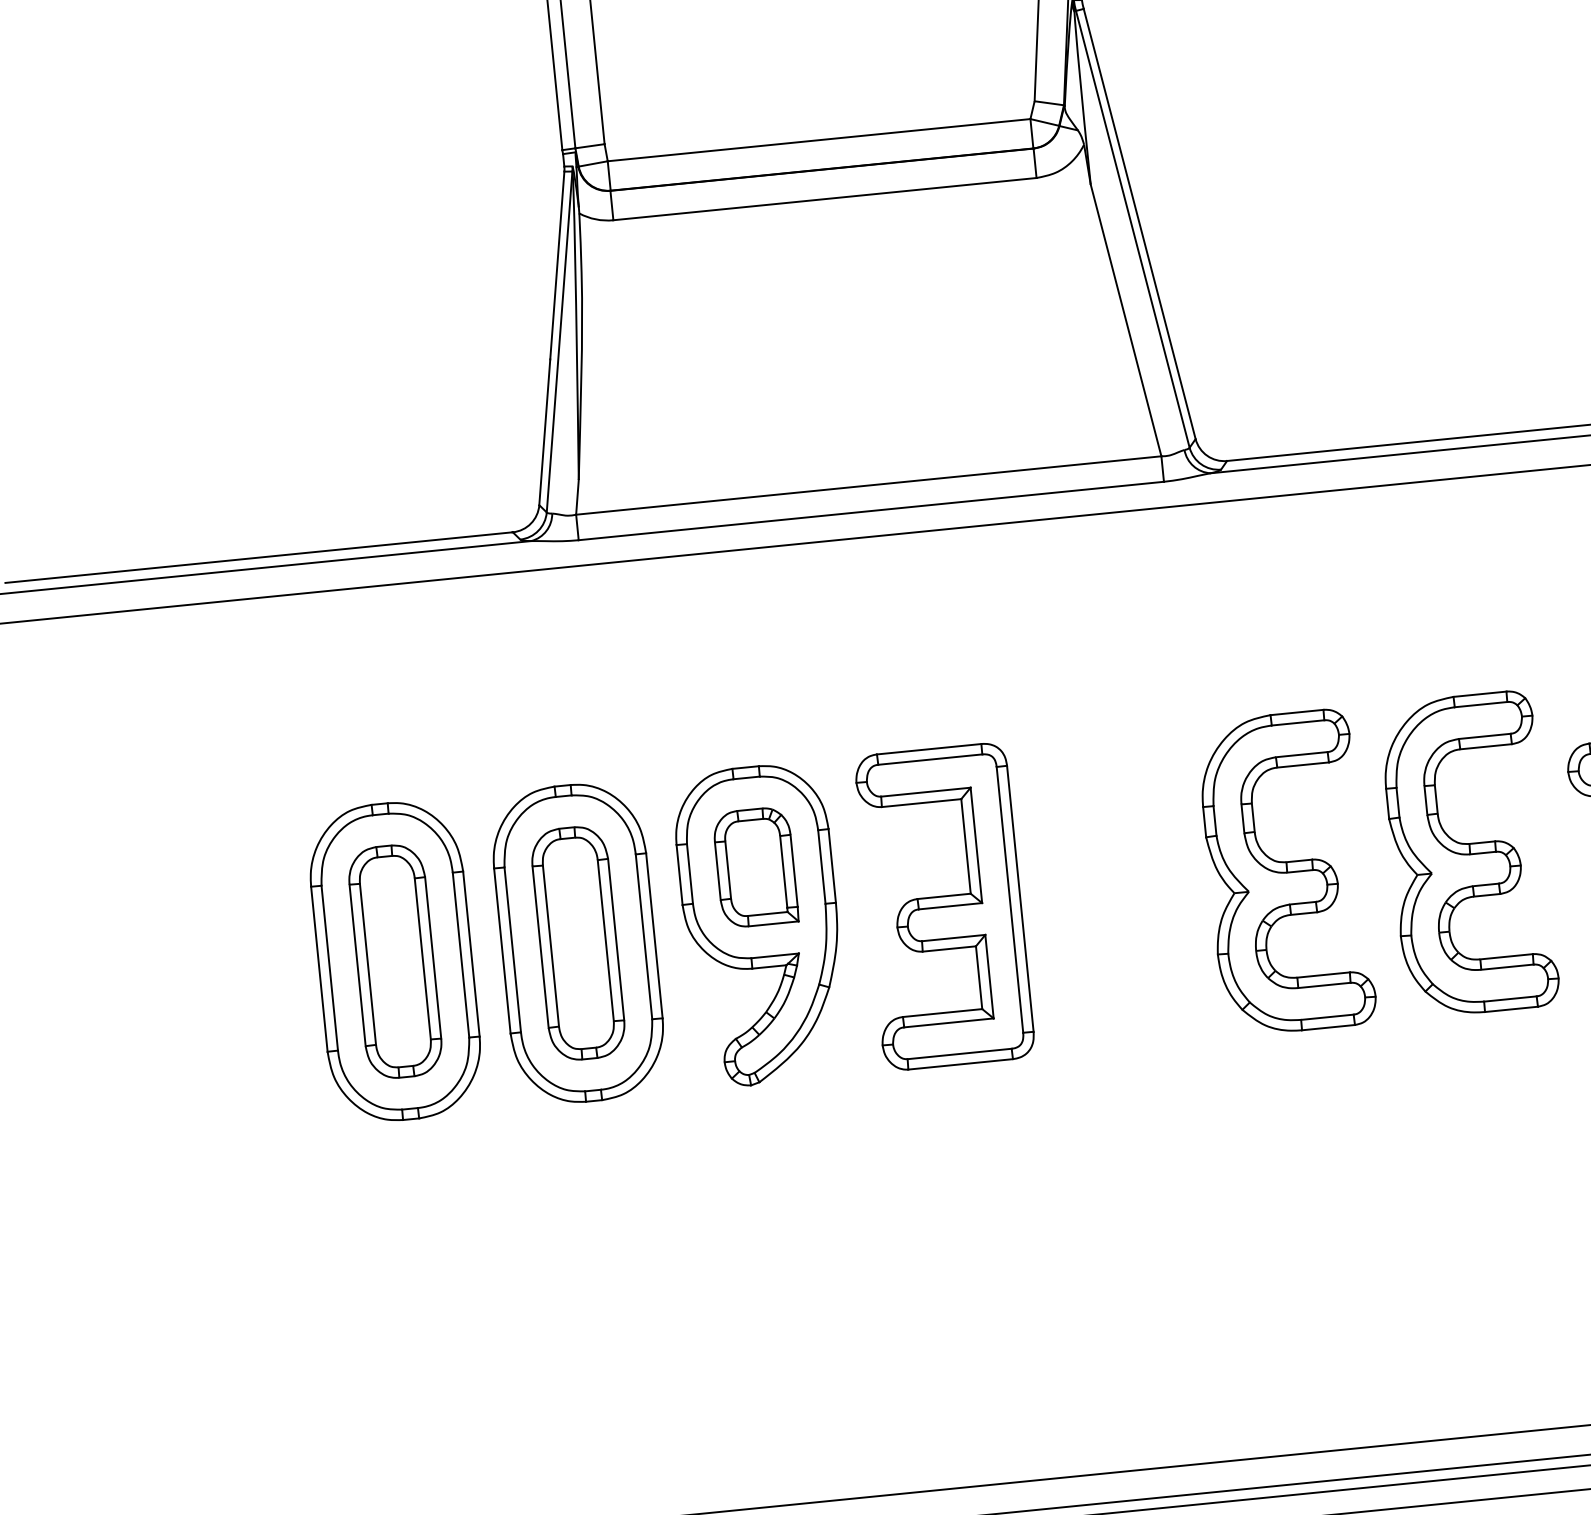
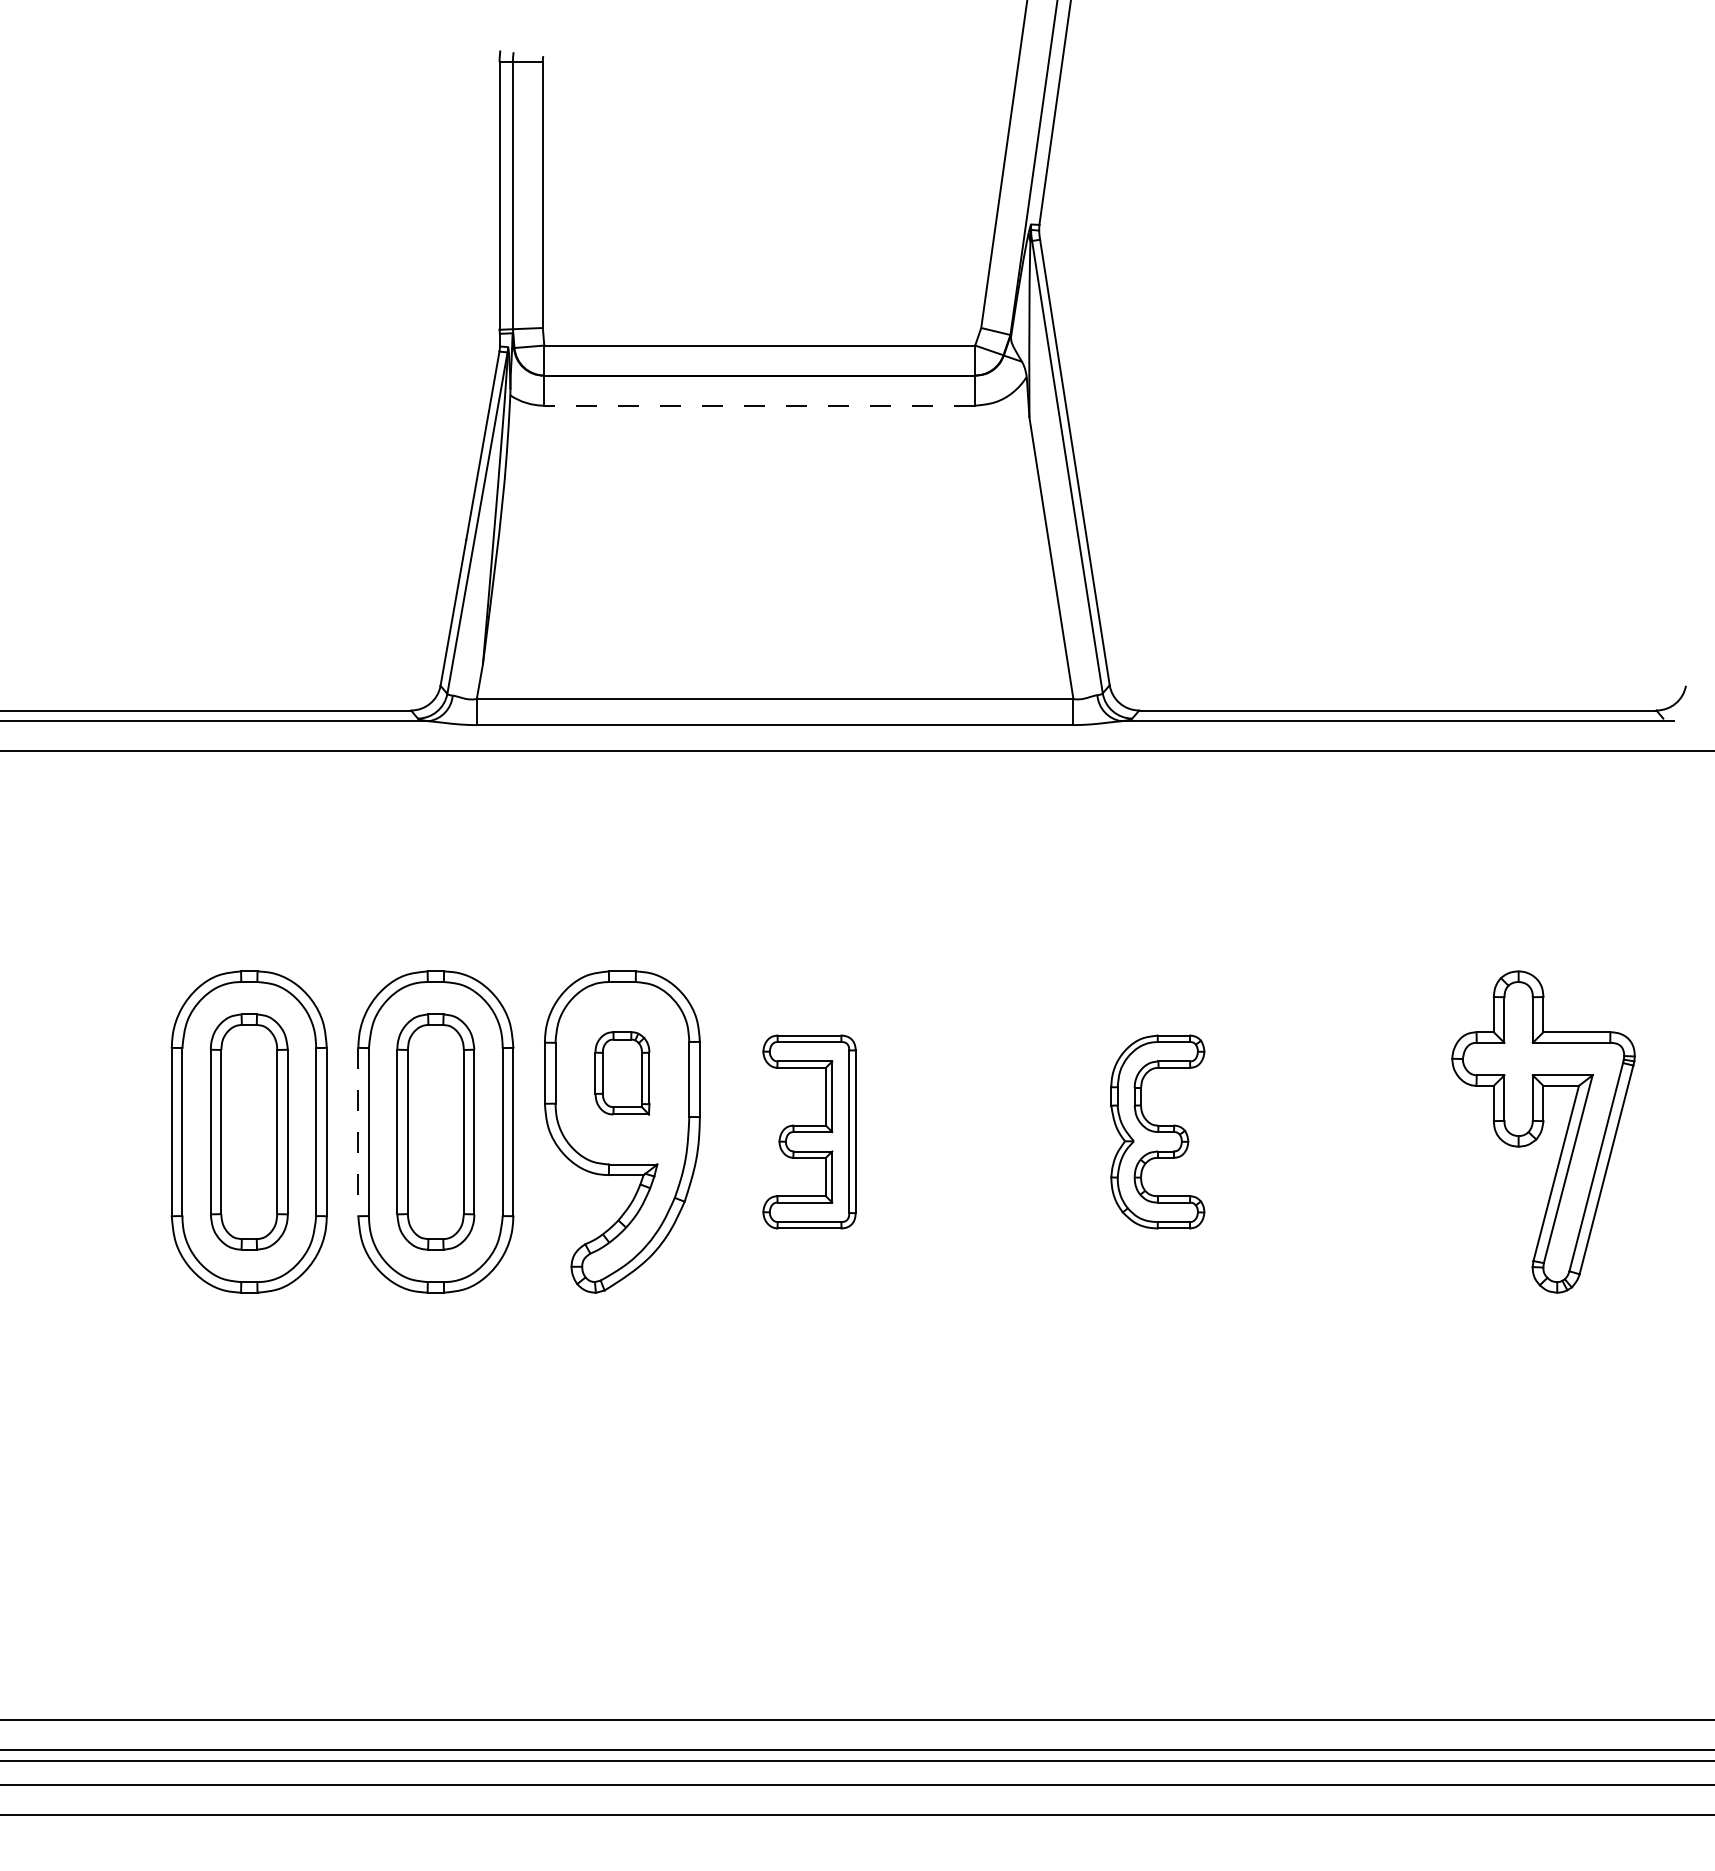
line: (824, 198) -> (759, 405), solid -> dashed
part: (1468, 853) -> (1343, 1131), removed
part: (755, 867) -> (622, 1073), size x0.7
part: (1286, 872) -> (1157, 1131), size x0.6
part: (944, 906) -> (809, 1131), size x0.6
line: (502, 951) -> (358, 1132), solid -> dashed

